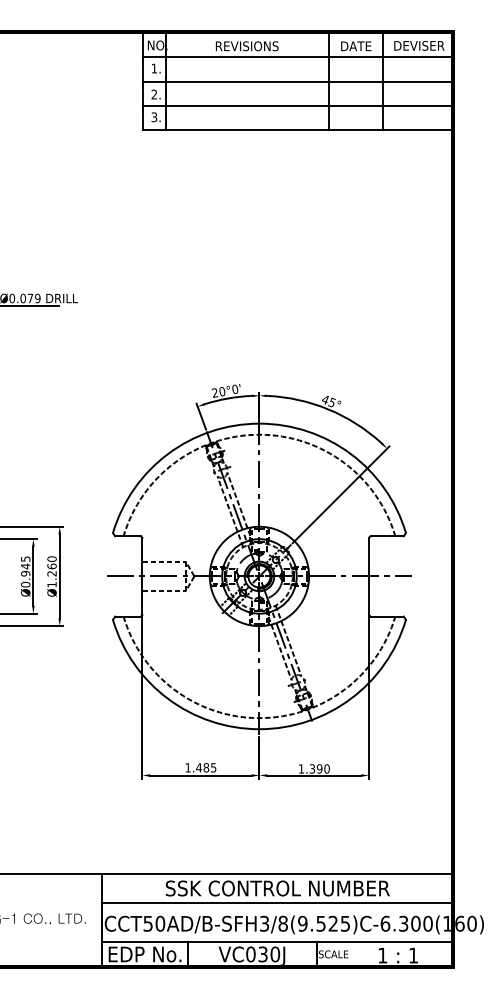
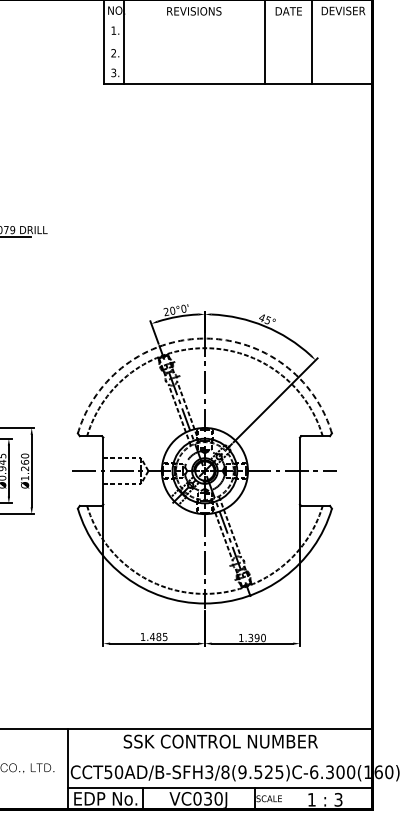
line: (297, 56) -> (237, 20), removed
line: (297, 81) -> (237, 41), removed
line: (297, 106) -> (237, 63), removed
arc: (259, 423) -> (204, 338), solid -> dashed
line: (277, 903) -> (220, 754), removed
text: (413, 955) -> (338, 799), 1 -> 3

